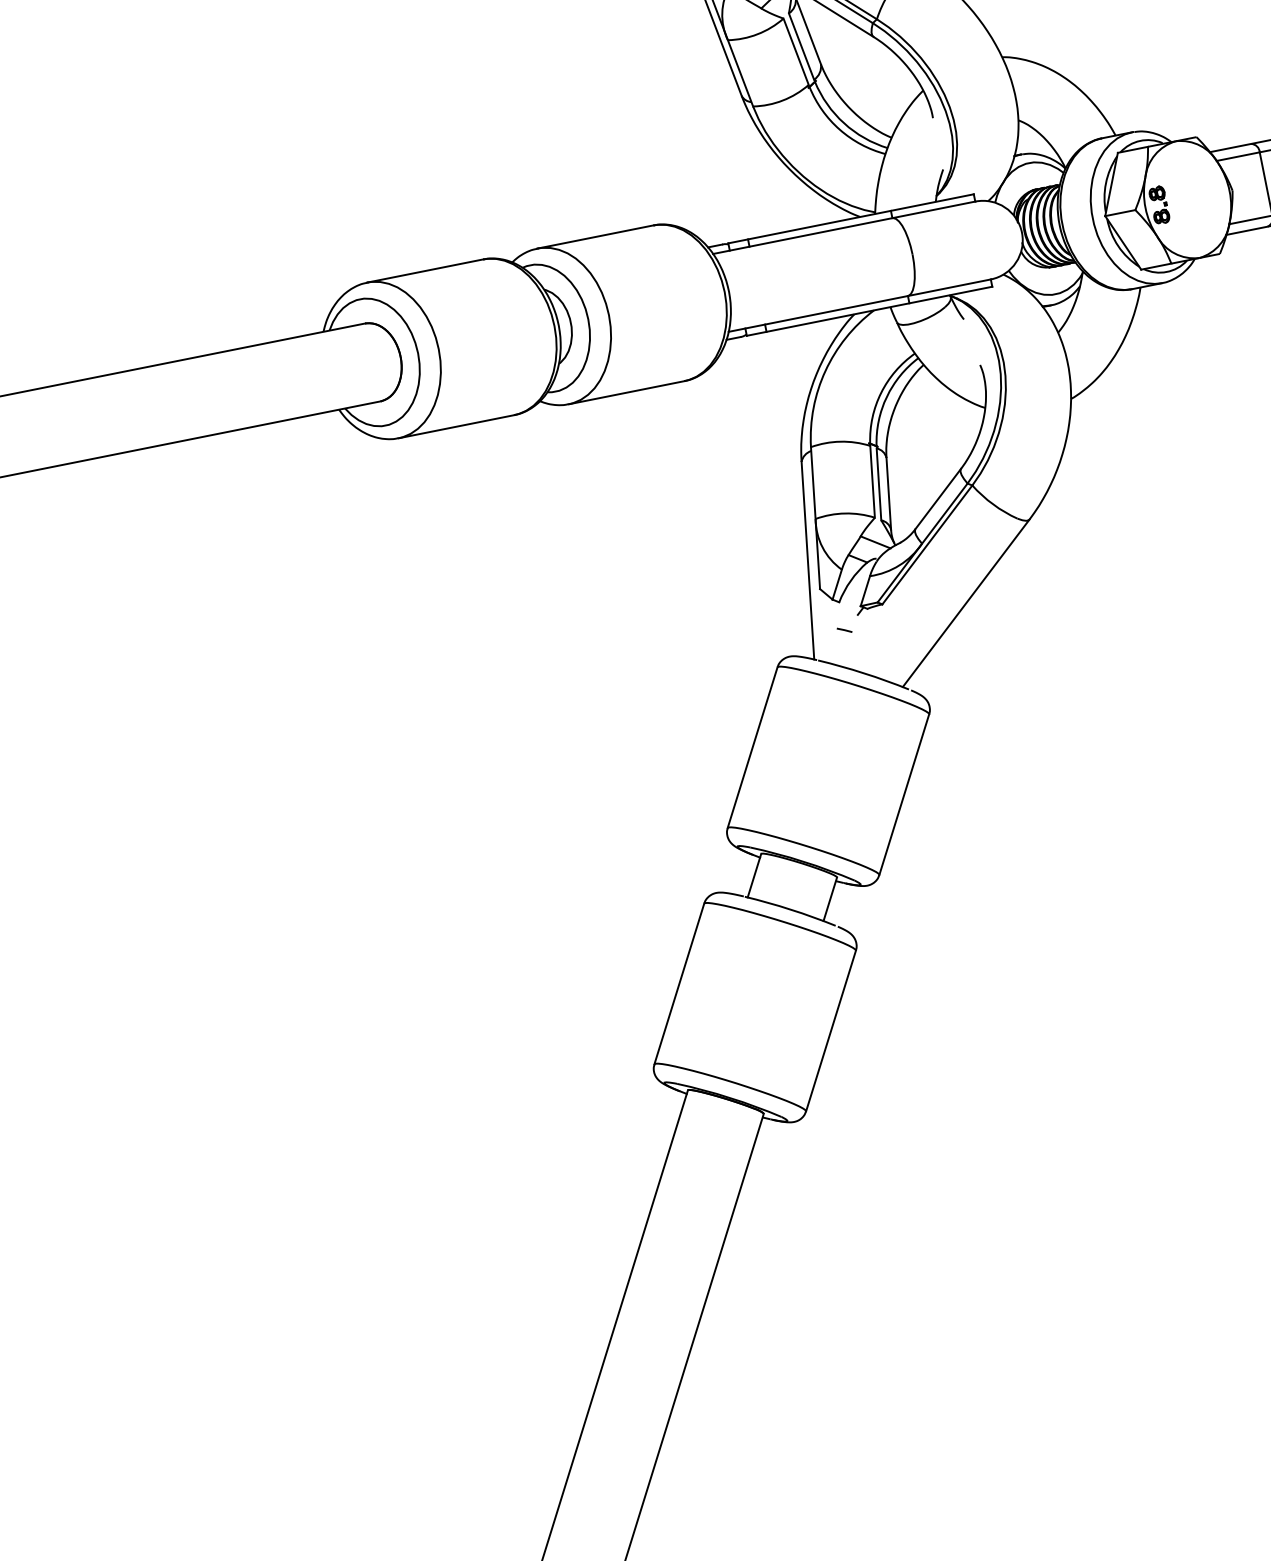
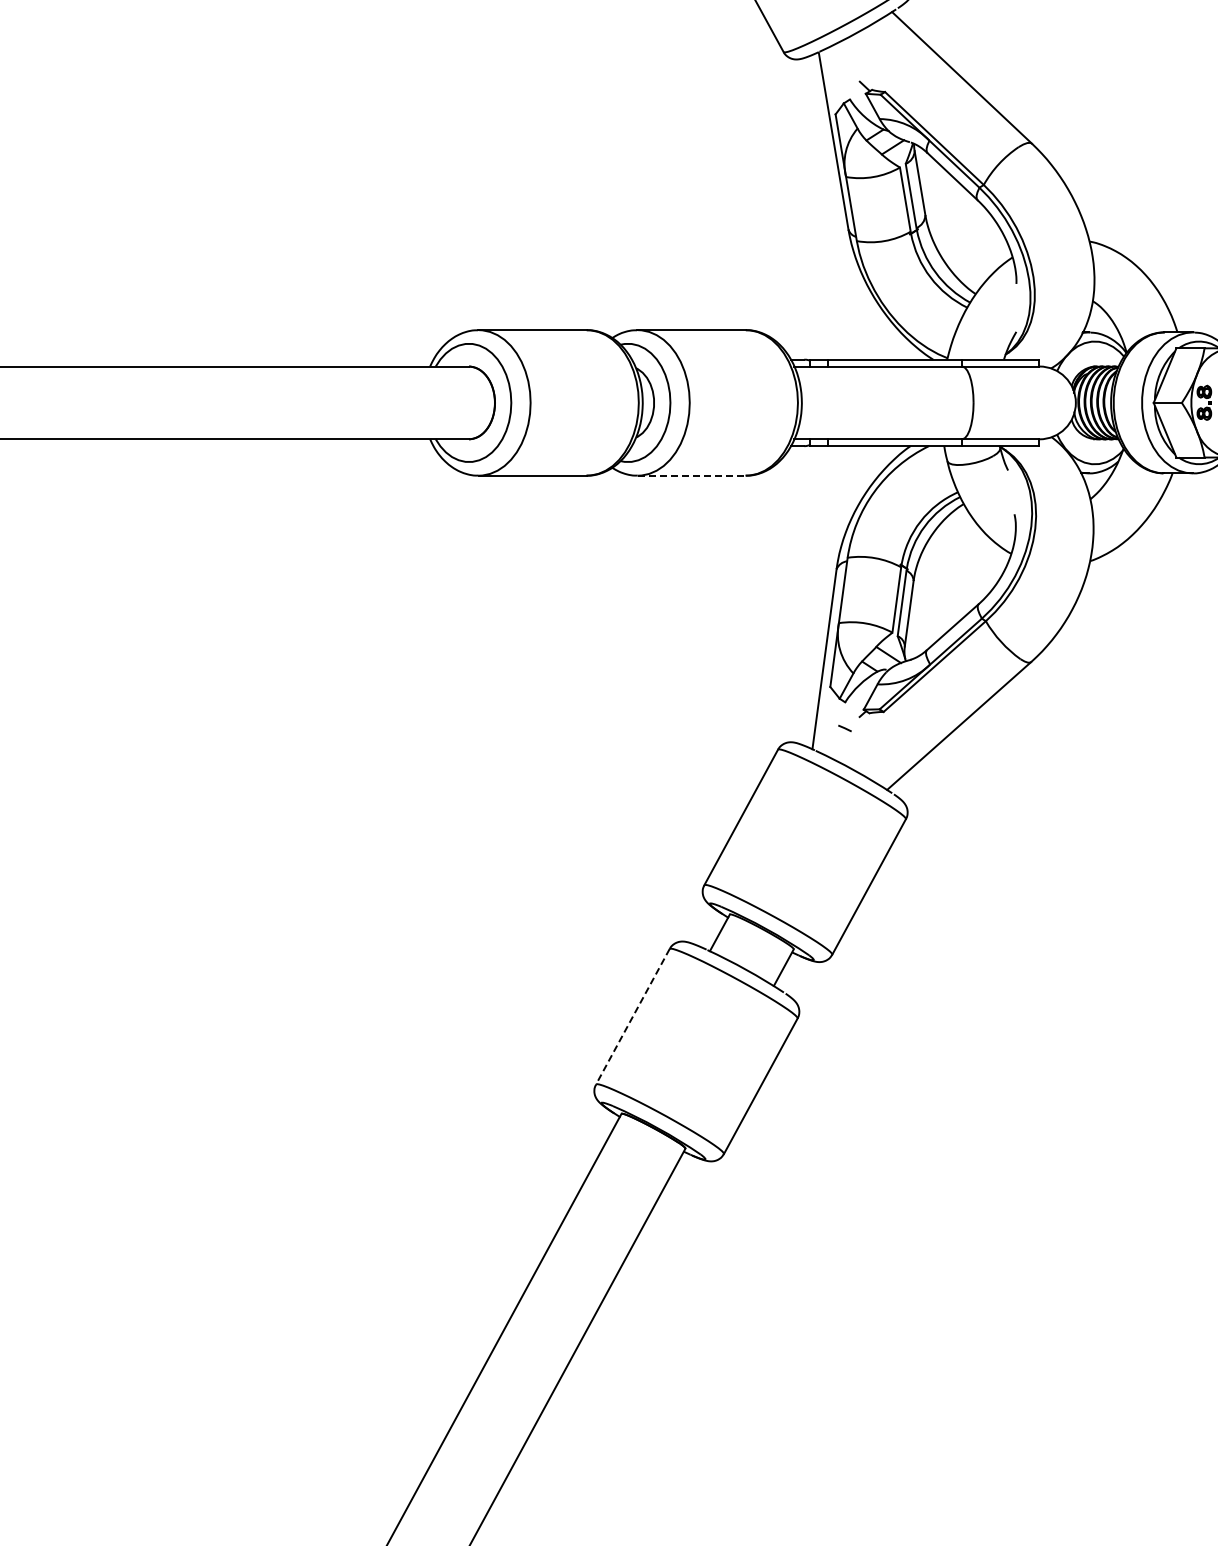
line: (627, 392) -> (692, 475), solid -> dashed
line: (679, 984) -> (632, 1017), solid -> dashed

